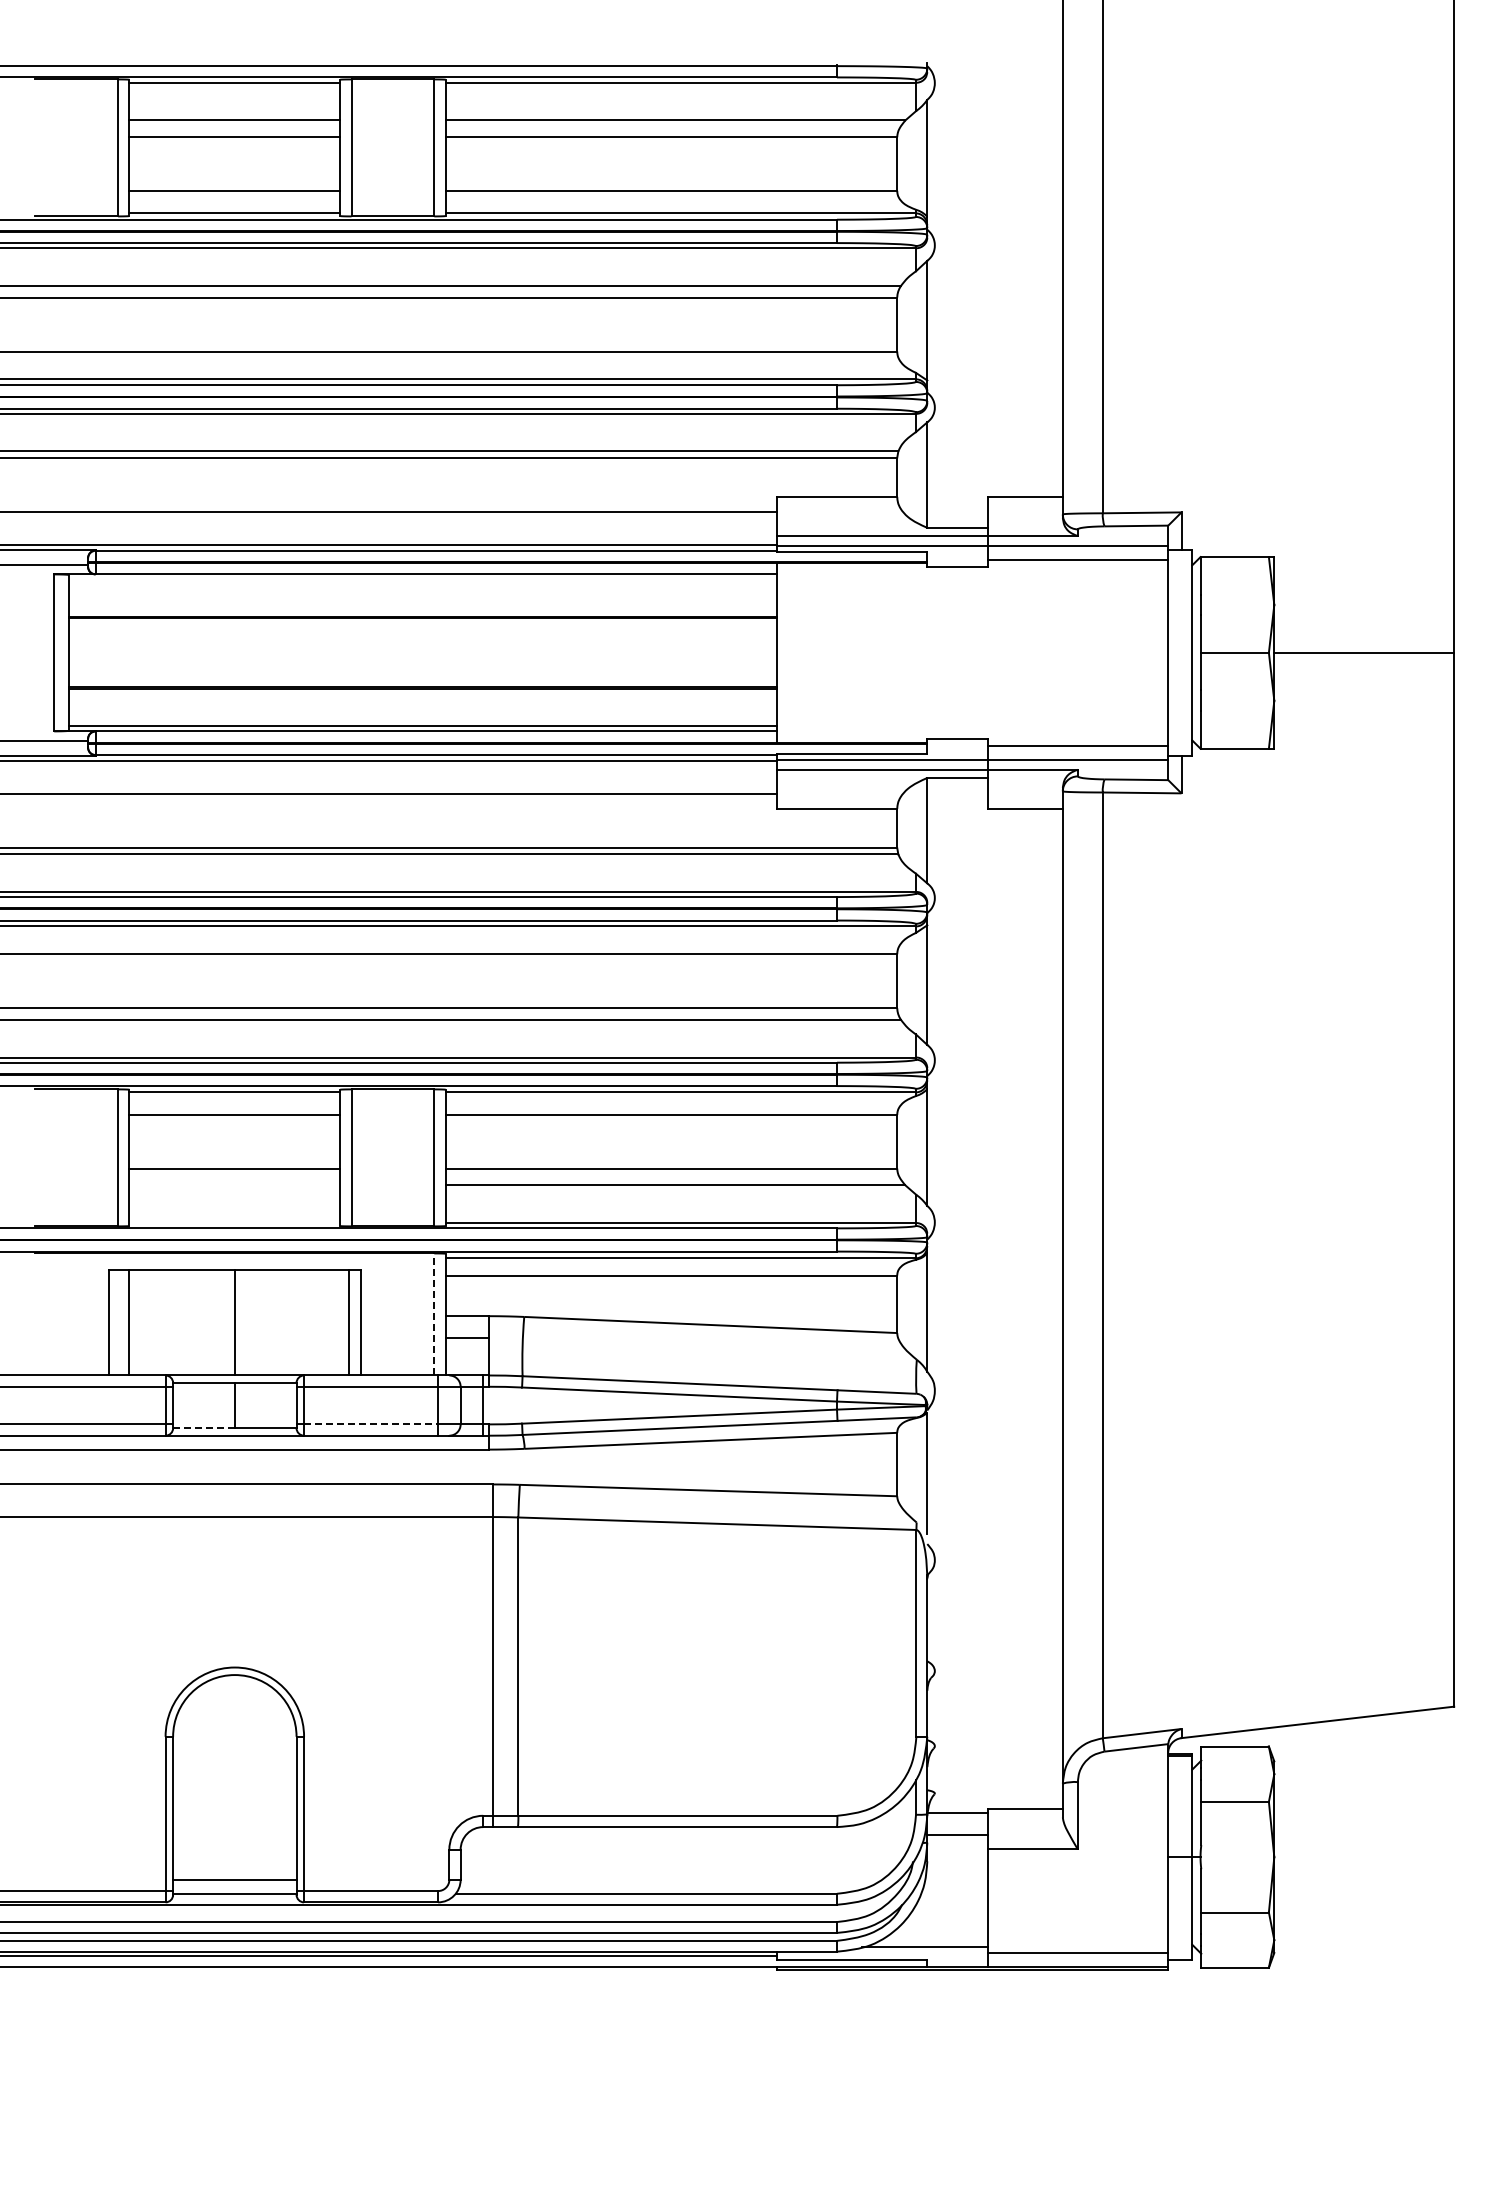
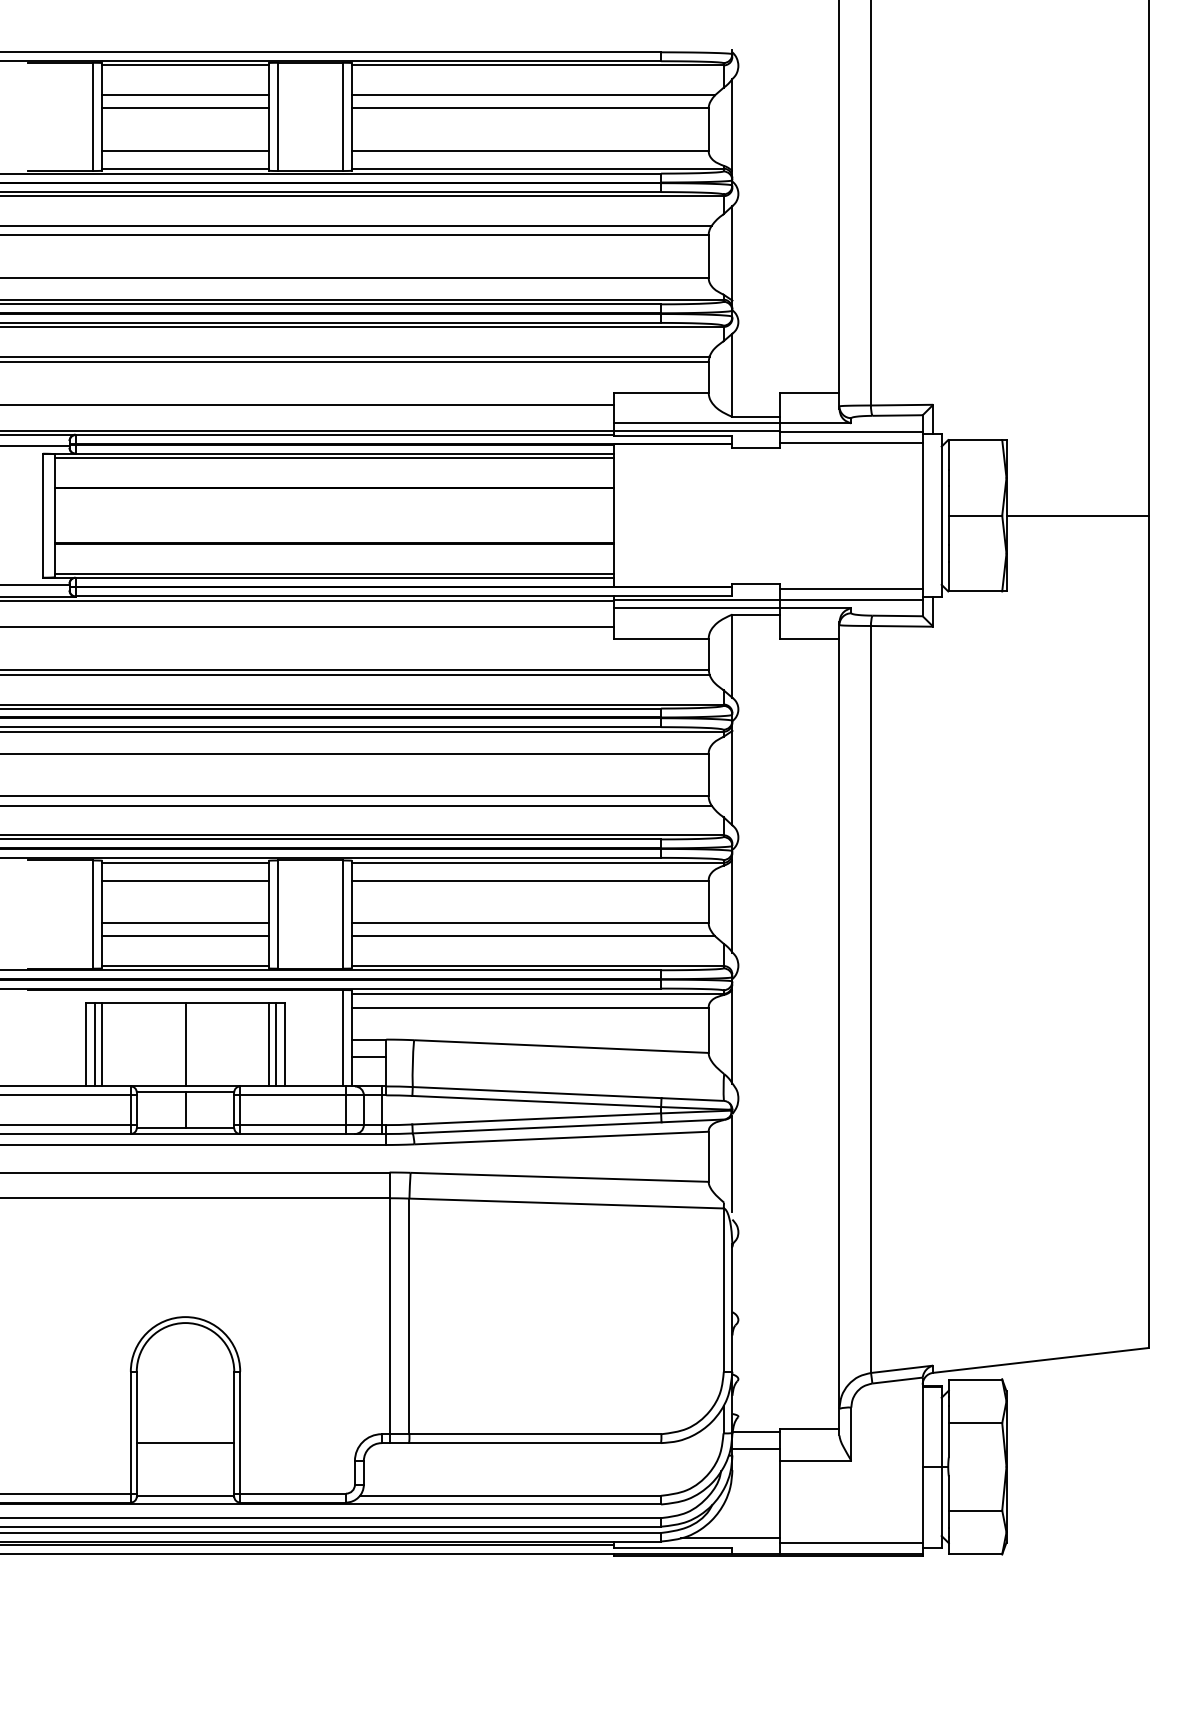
line: (422, 579) -> (333, 457), added
line: (234, 1185) -> (185, 936), added
line: (234, 1223) -> (185, 966), added
line: (434, 1313) -> (343, 1037), dashed -> solid
line: (120, 1322) -> (95, 1044), added
line: (340, 1322) -> (268, 1044), added
line: (371, 1424) -> (293, 1125), dashed -> solid
line: (203, 1428) -> (160, 1128), dashed -> solid
line: (234, 1880) -> (185, 1443), moved

